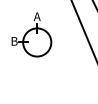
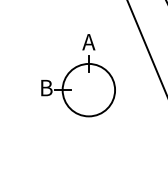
part: (31, 34) -> (78, 75), moved

